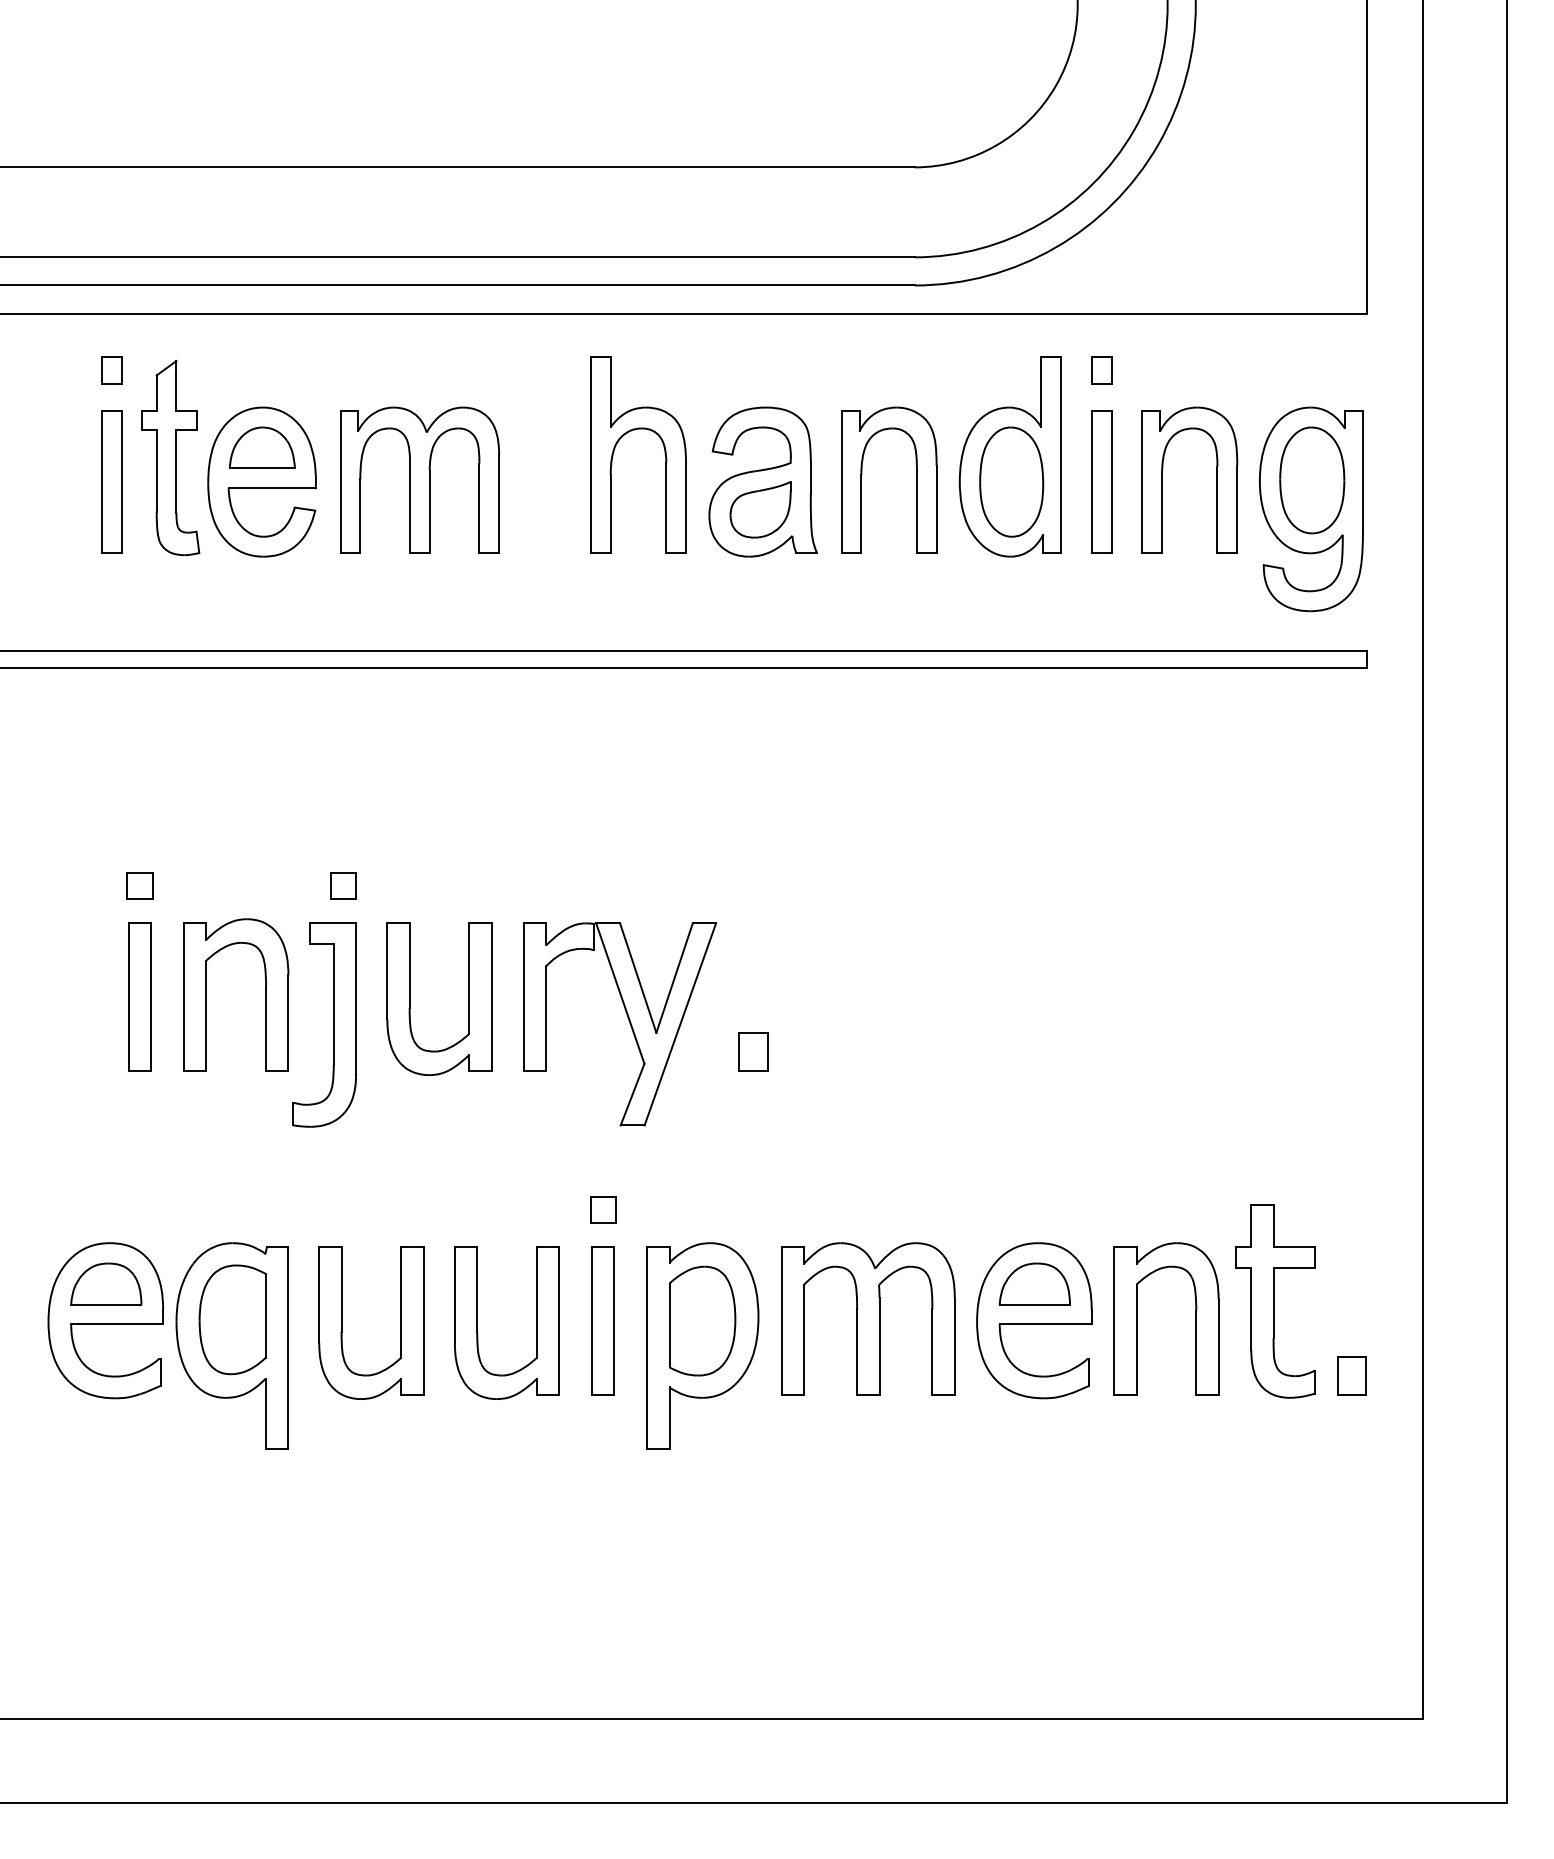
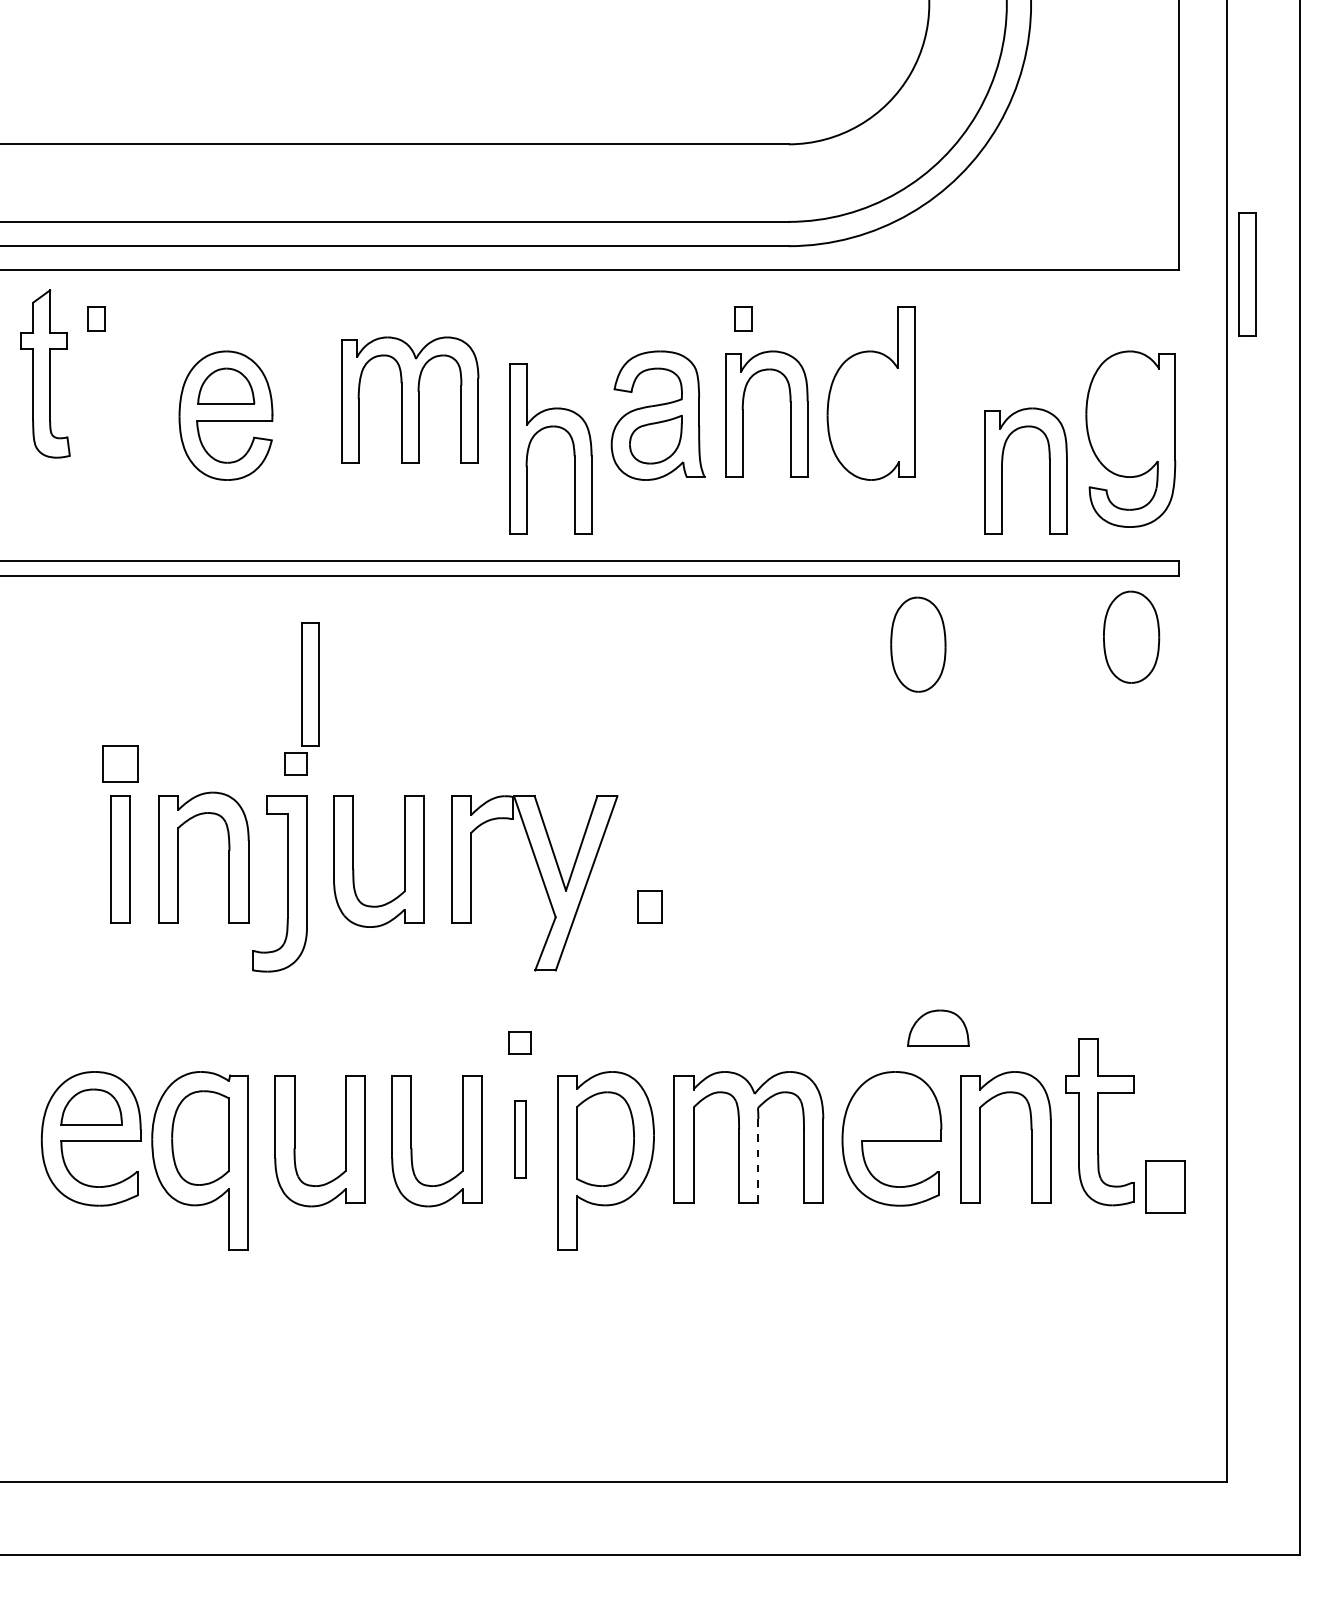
part: (1102, 369) -> (743, 318), moved
part: (617, 444) -> (532, 440), moved
part: (171, 457) -> (45, 373), moved
part: (420, 479) -> (410, 399), moved
part: (1162, 479) -> (1002, 470), moved
part: (1312, 479) -> (1131, 636), moved
part: (111, 481) -> (310, 684), moved
part: (1011, 481) -> (918, 644), moved
part: (1102, 481) -> (1247, 274), moved
part: (139, 885) -> (120, 763), size x1.6
part: (1035, 1283) -> (938, 1027), moved
part: (603, 1321) -> (520, 1139), size x0.6
line: (879, 1345) -> (758, 1160), solid -> dashed
part: (1351, 1375) -> (1165, 1186), size x1.6

